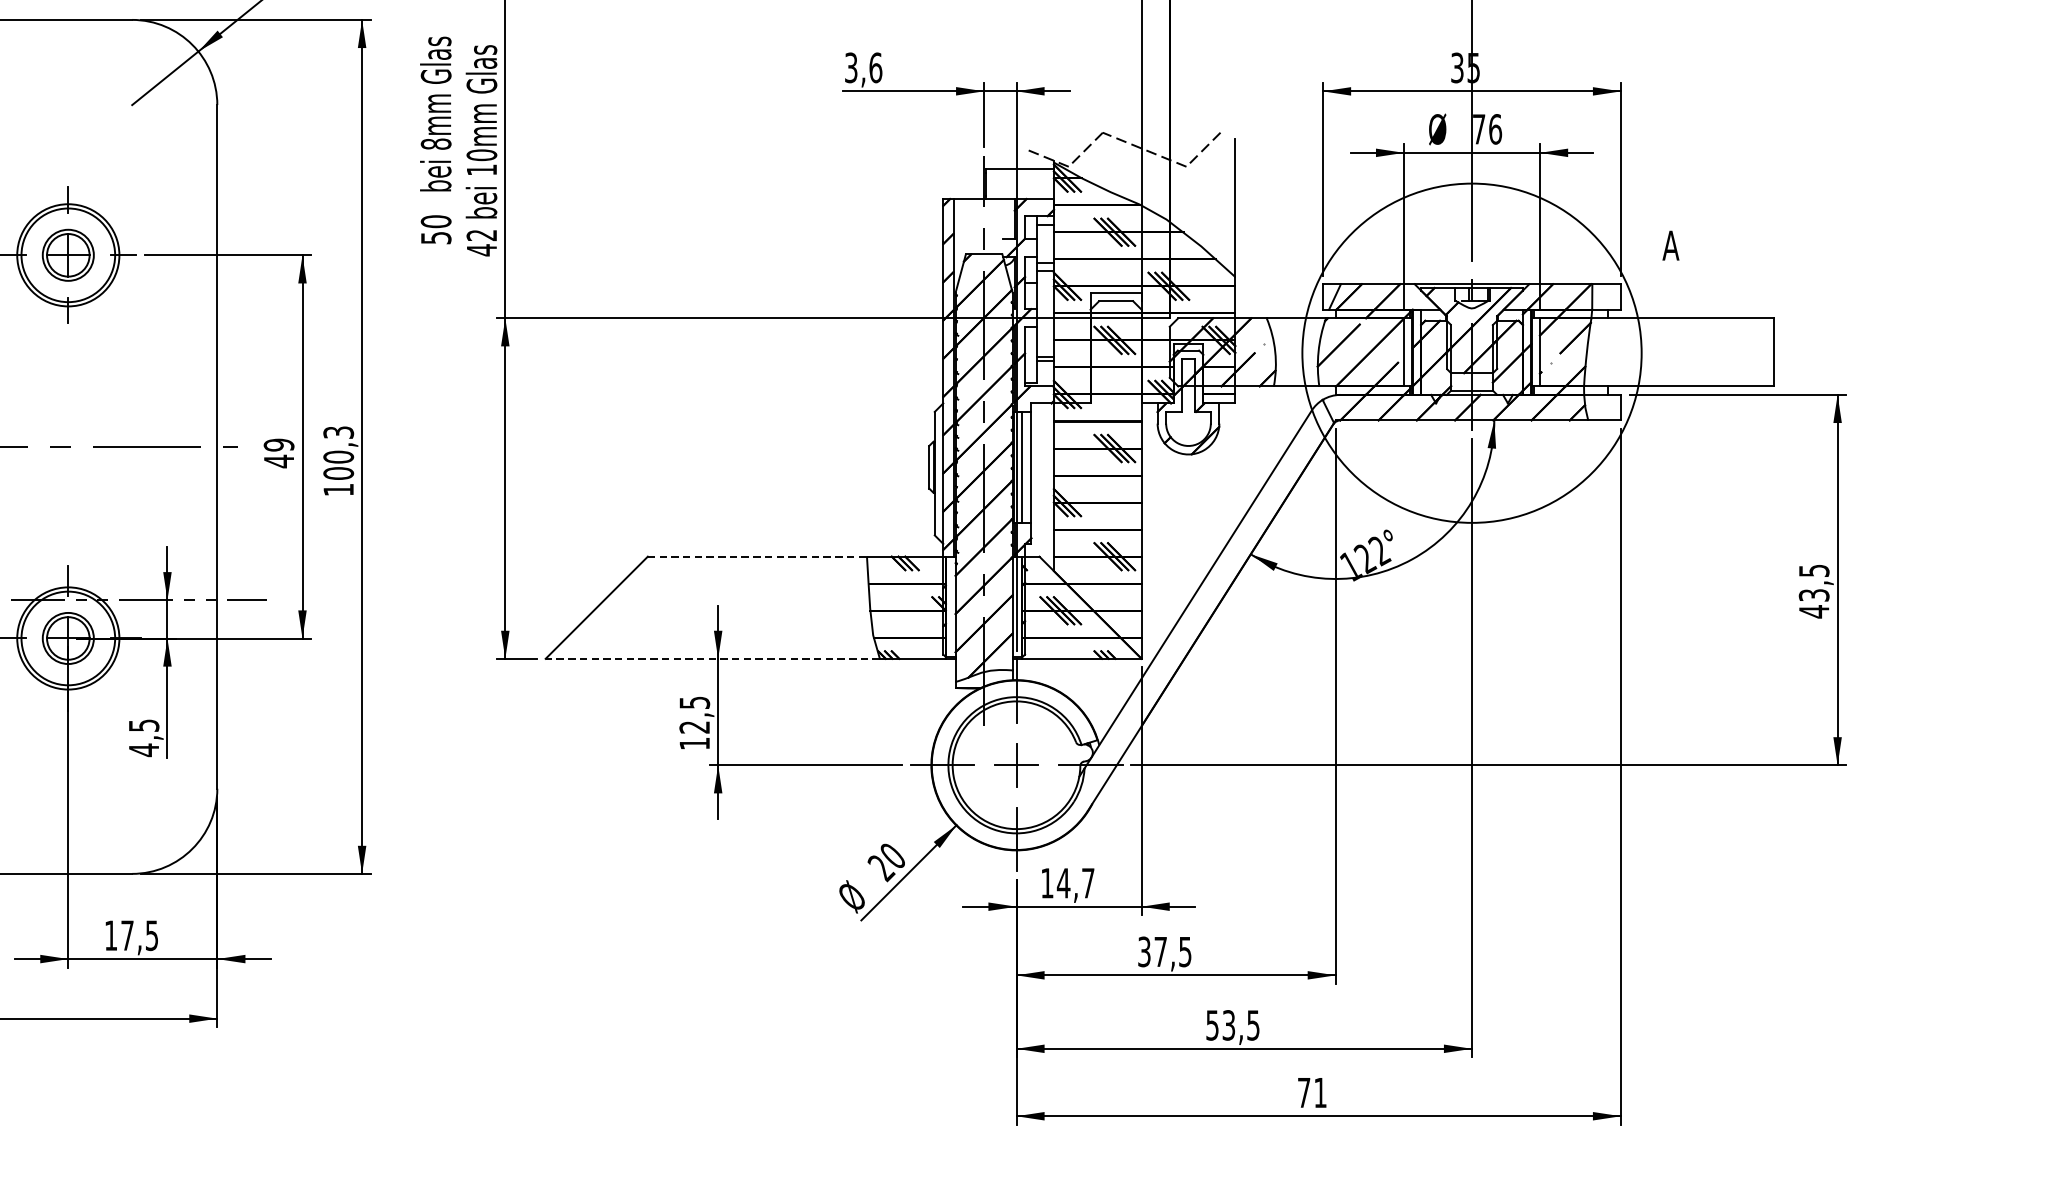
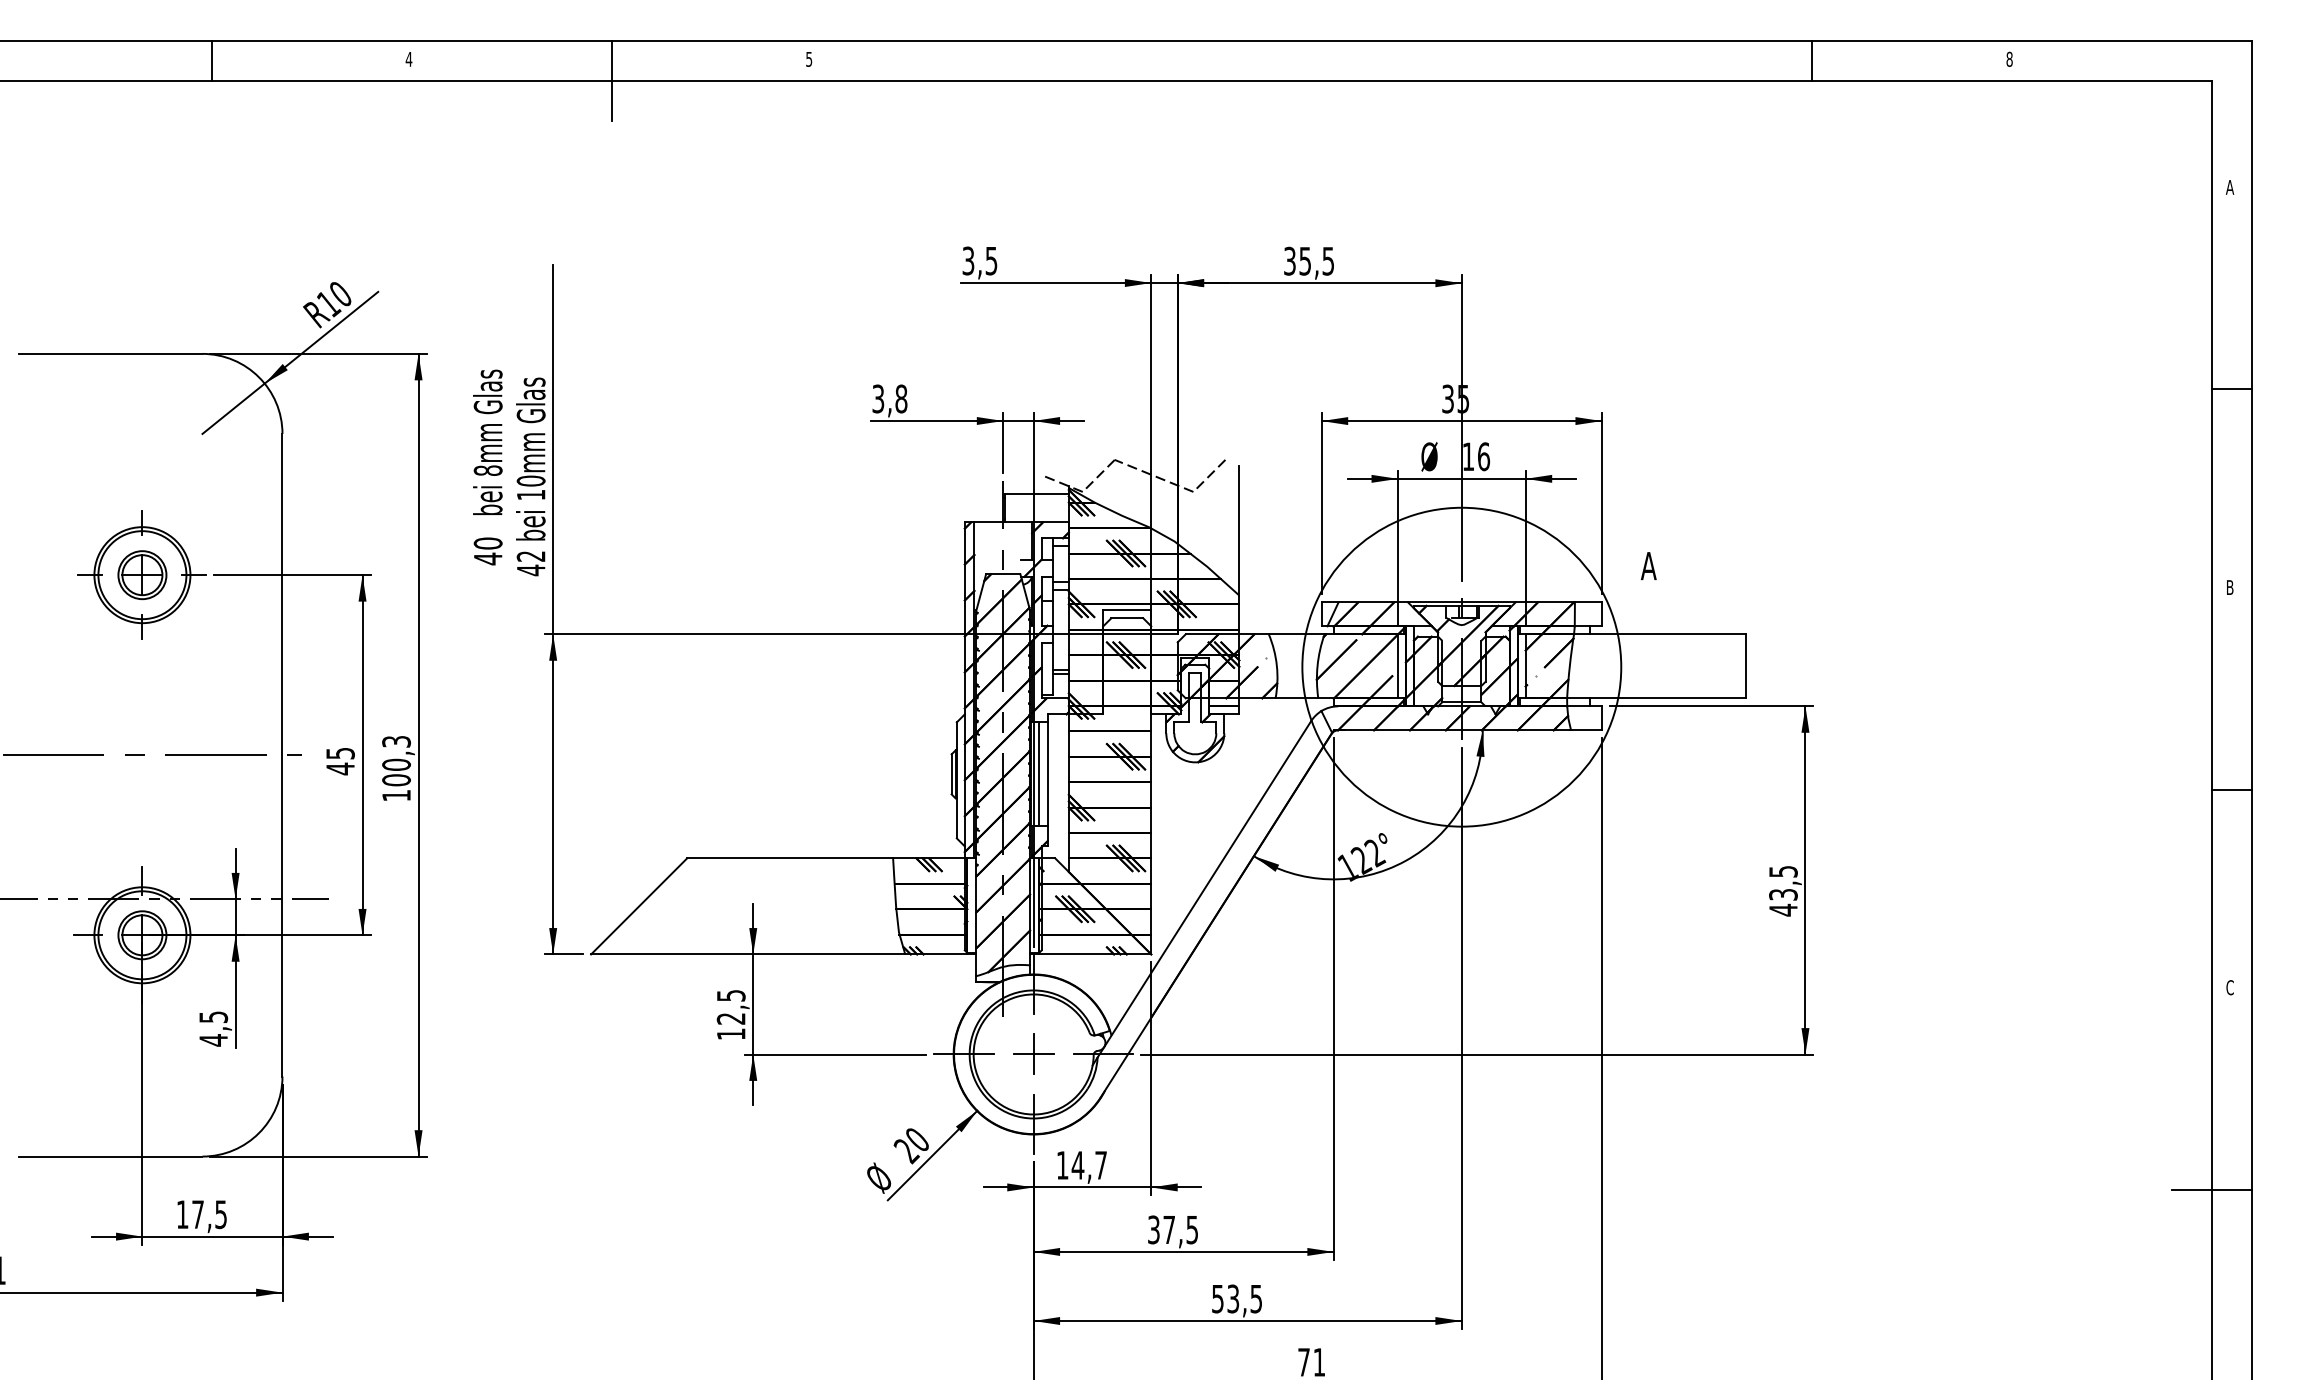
text: (875, 67) -> (901, 398), 3,6 -> 3,8
text: (1479, 129) -> (1468, 456), 76 -> 16
text: (436, 237) -> (488, 558), 50 -> 40
text: (279, 445) -> (340, 753), 49 -> 45
line: (757, 556) -> (790, 858), dashed -> solid
line: (712, 658) -> (747, 954), dashed -> solid

